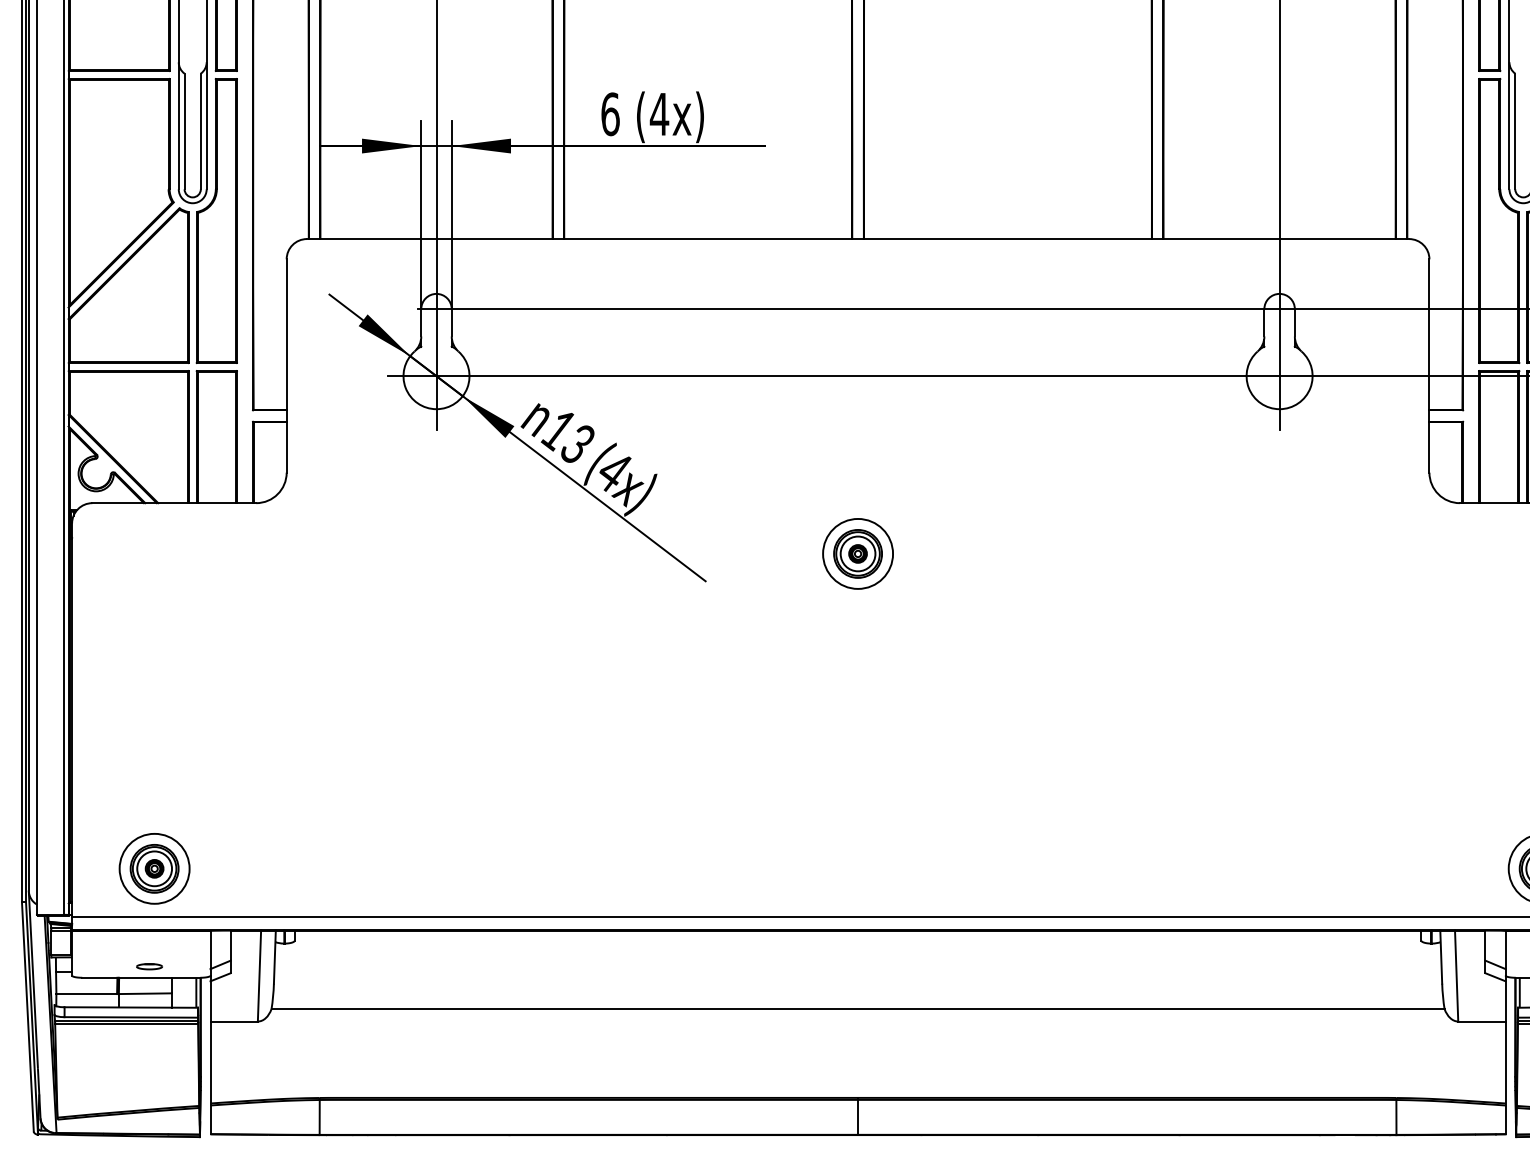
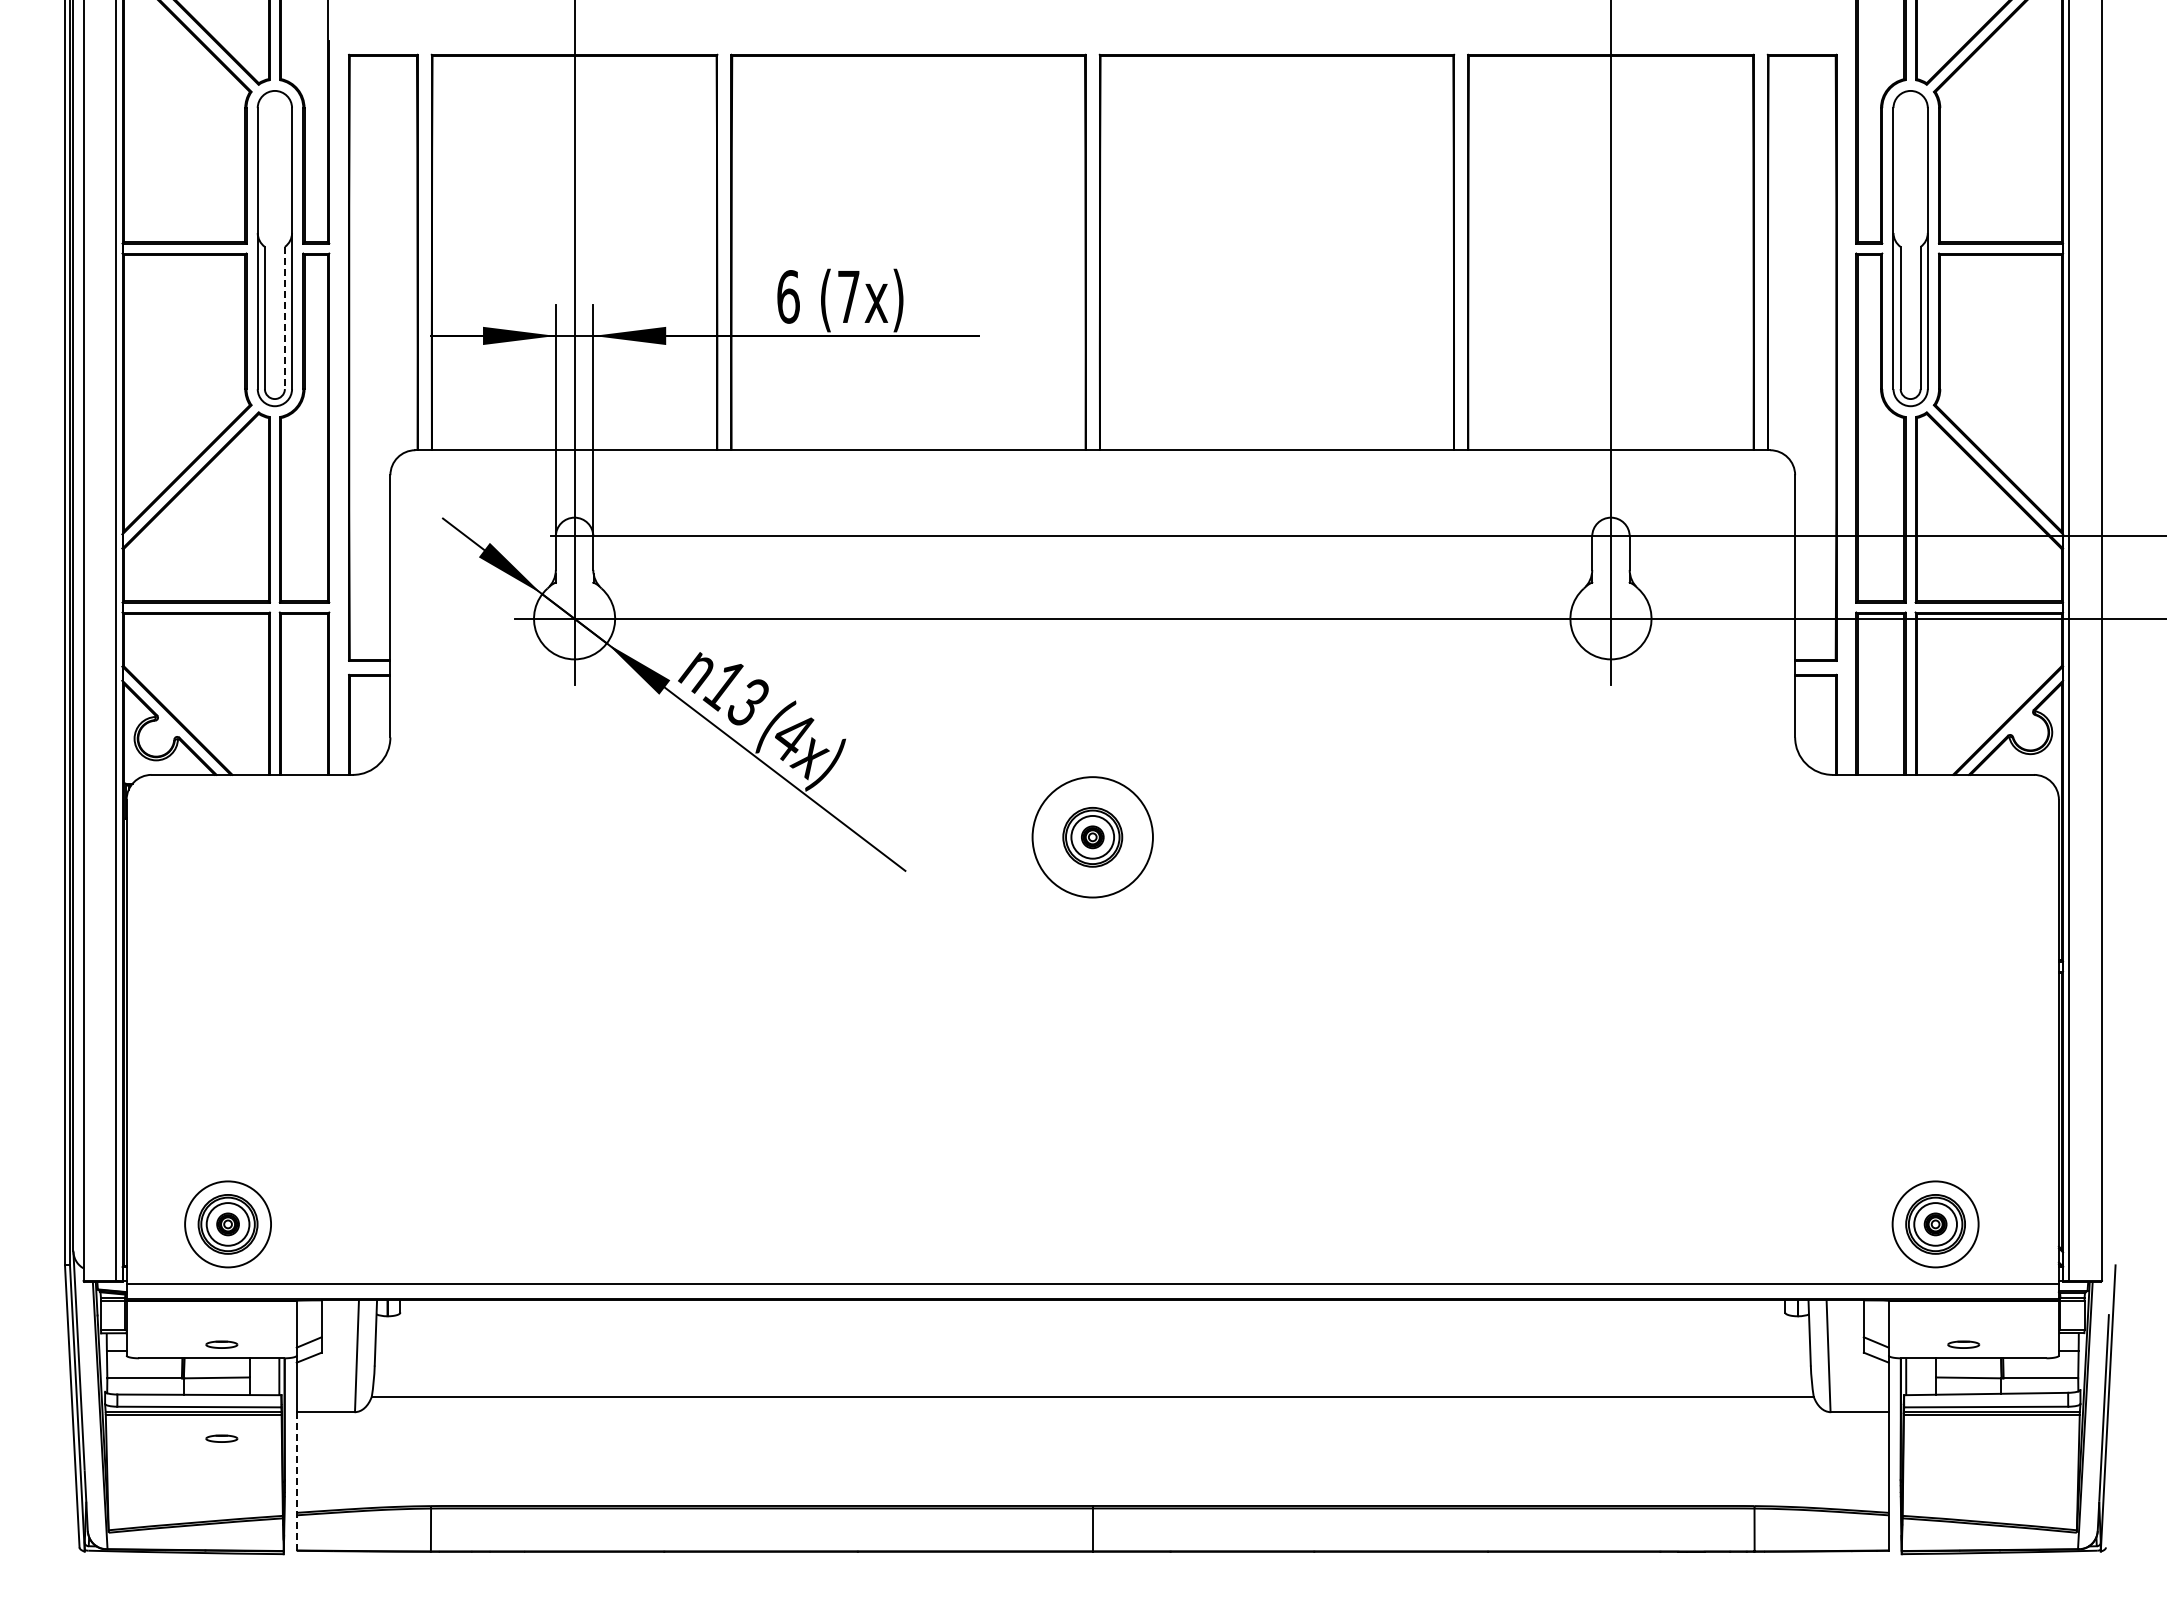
text: (659, 113) -> (848, 296), (4x) -> (7x)
line: (200, 131) -> (284, 318), solid -> dashed
circle: (857, 554) -> (1092, 837), size x1.4
part: (149, 1043) -> (221, 1438), added
line: (210, 1077) -> (296, 1480), solid -> dashed

